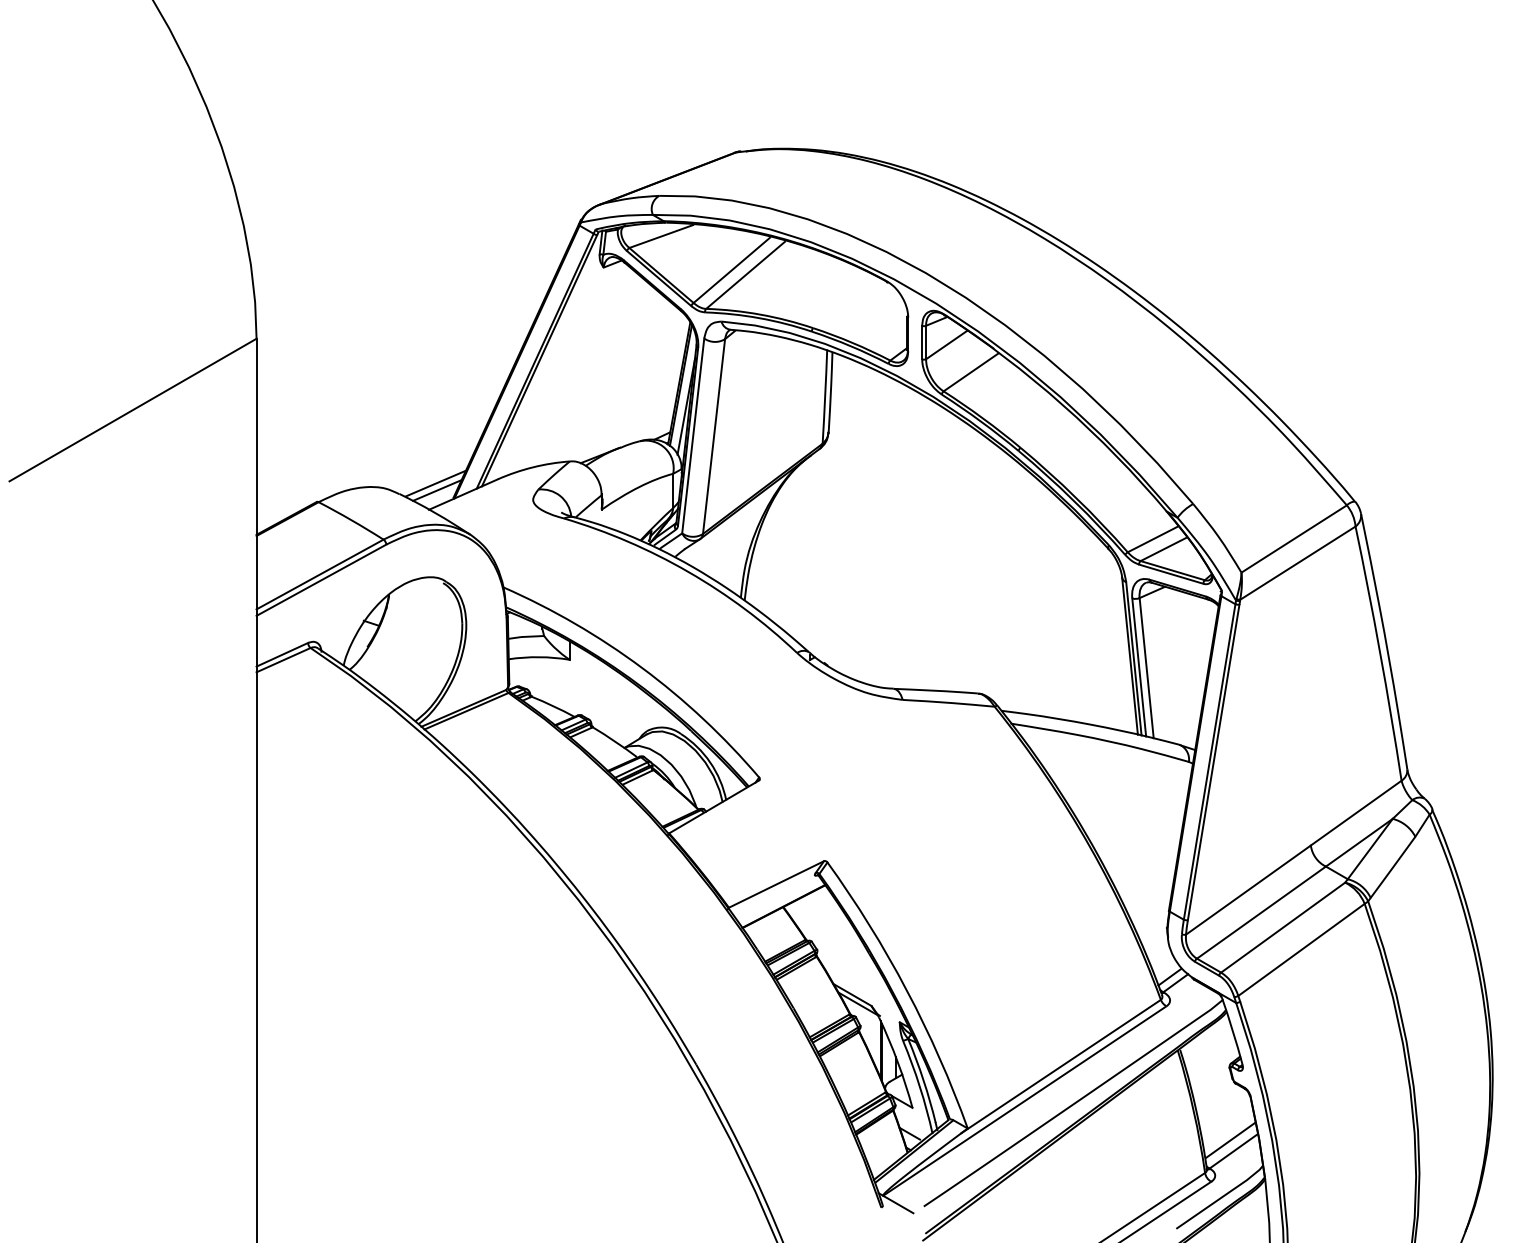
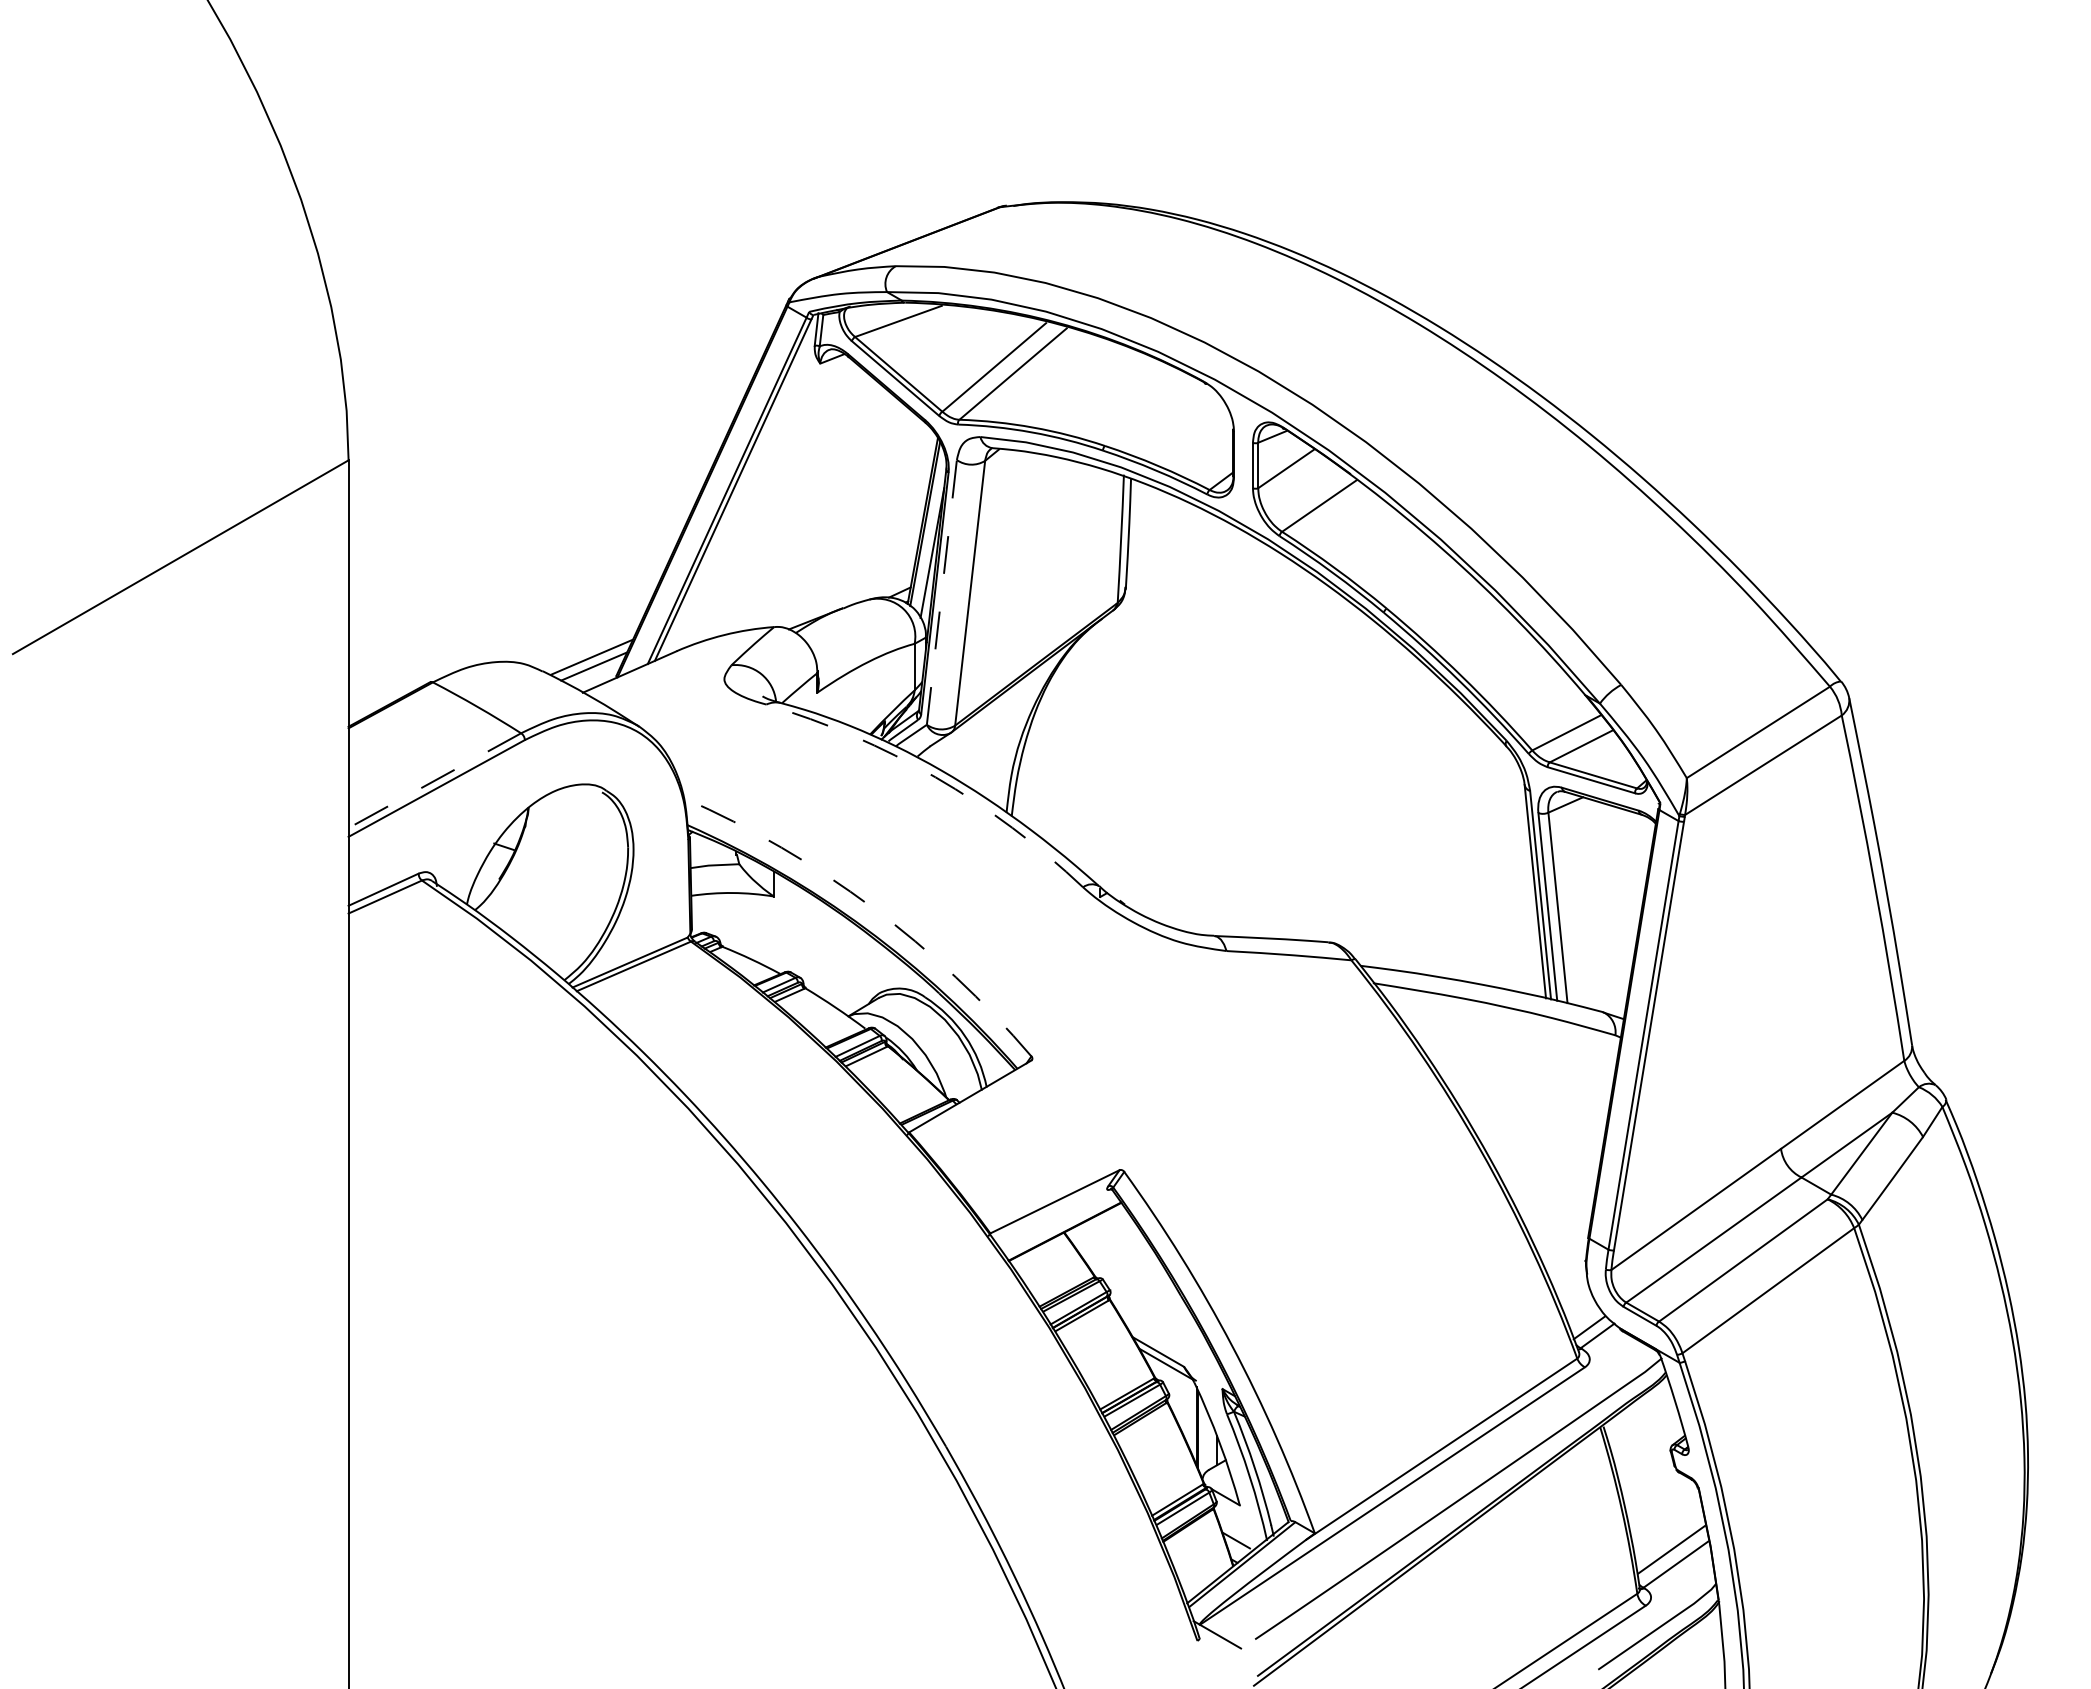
line: (692, 435) -> (941, 591), solid -> dashed
arc: (688, 572) -> (935, 777), solid -> dashed
line: (319, 574) -> (434, 780), solid -> dashed
arc: (642, 667) -> (872, 907), solid -> dashed

